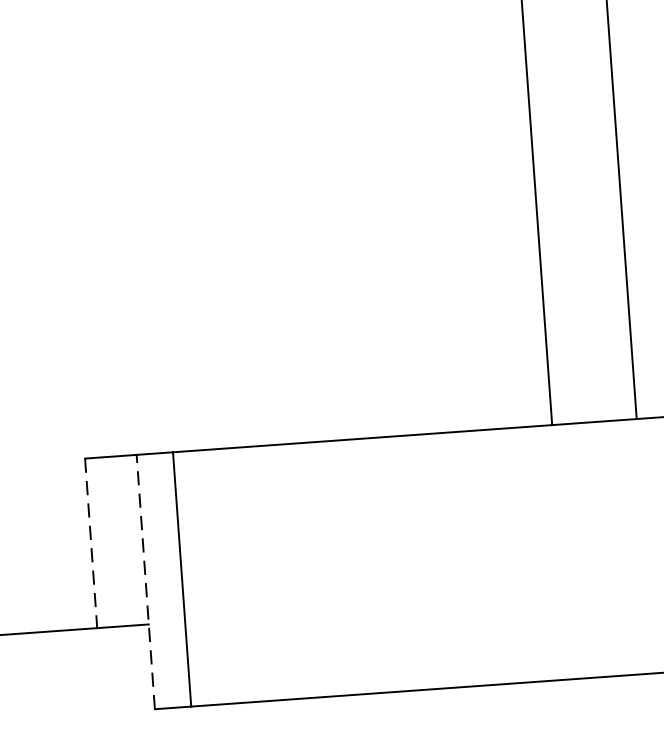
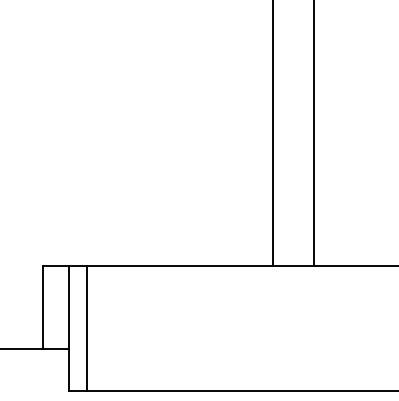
line: (91, 542) -> (43, 307), dashed -> solid
line: (145, 582) -> (68, 328), dashed -> solid

